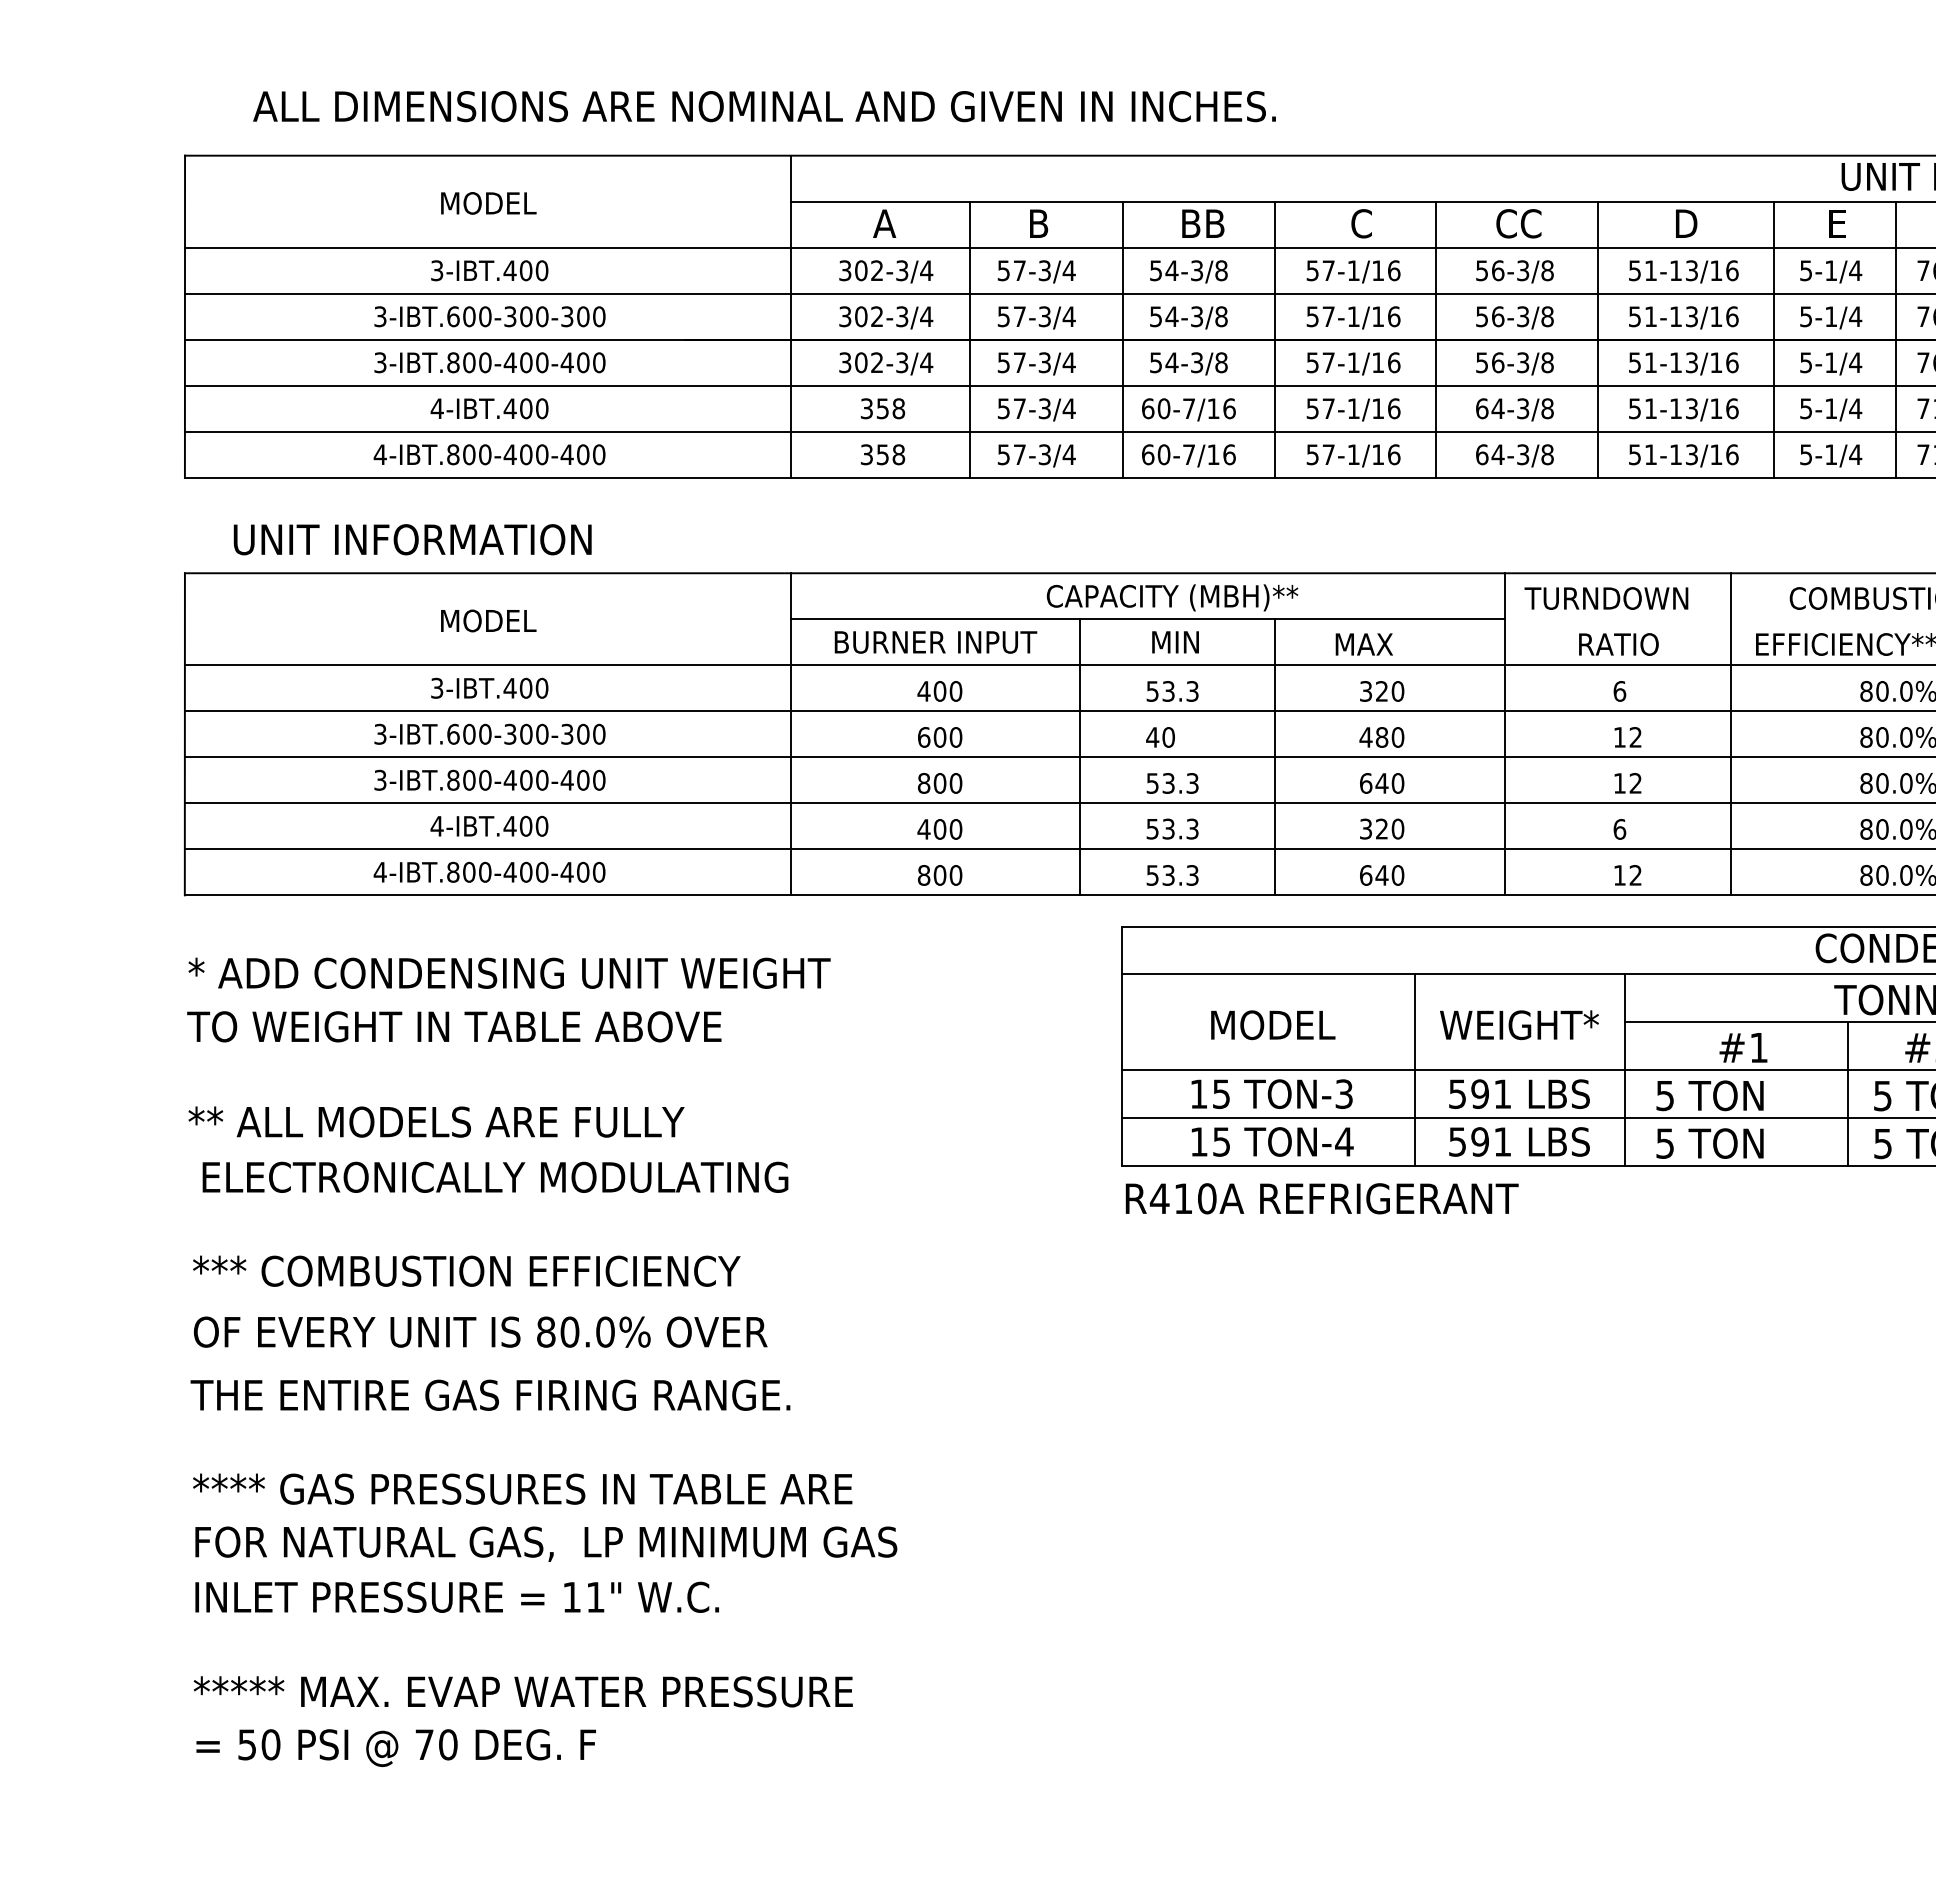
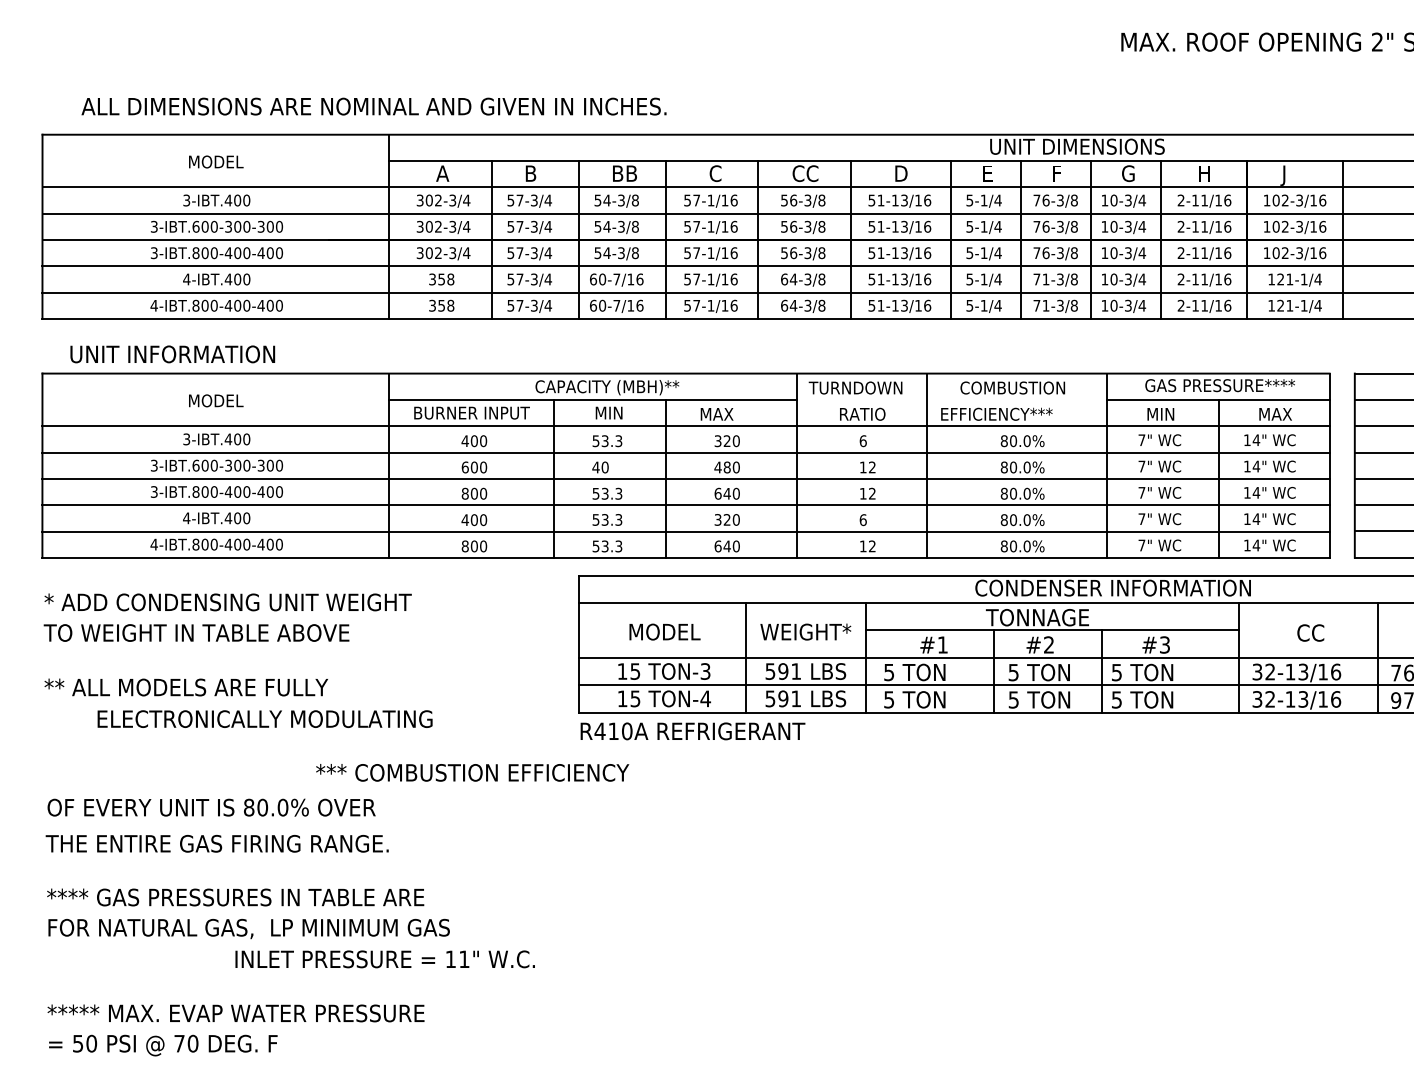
text: (494, 1176) -> (264, 718), moved
text: (466, 1270) -> (472, 772), moved
text: (455, 1597) -> (384, 959), moved

